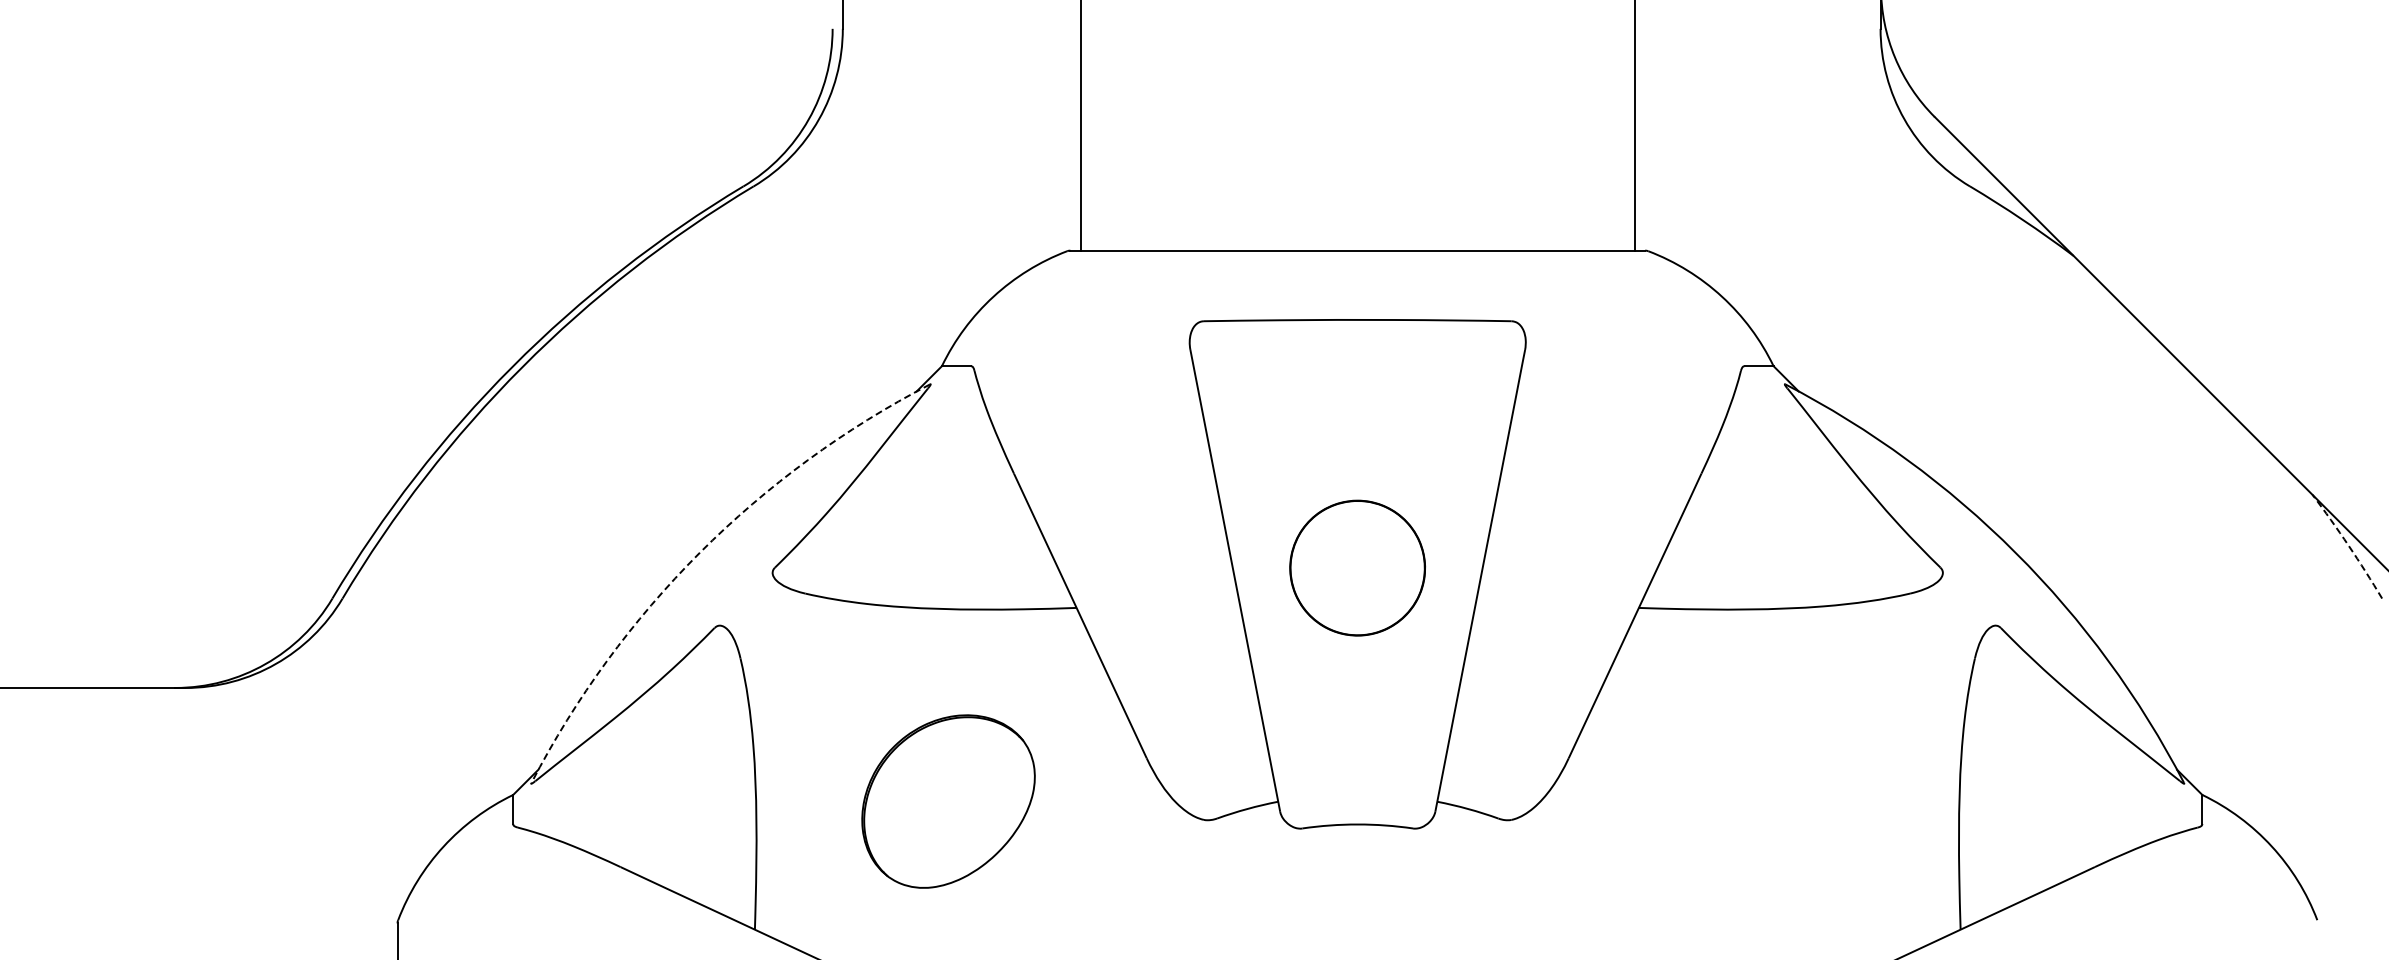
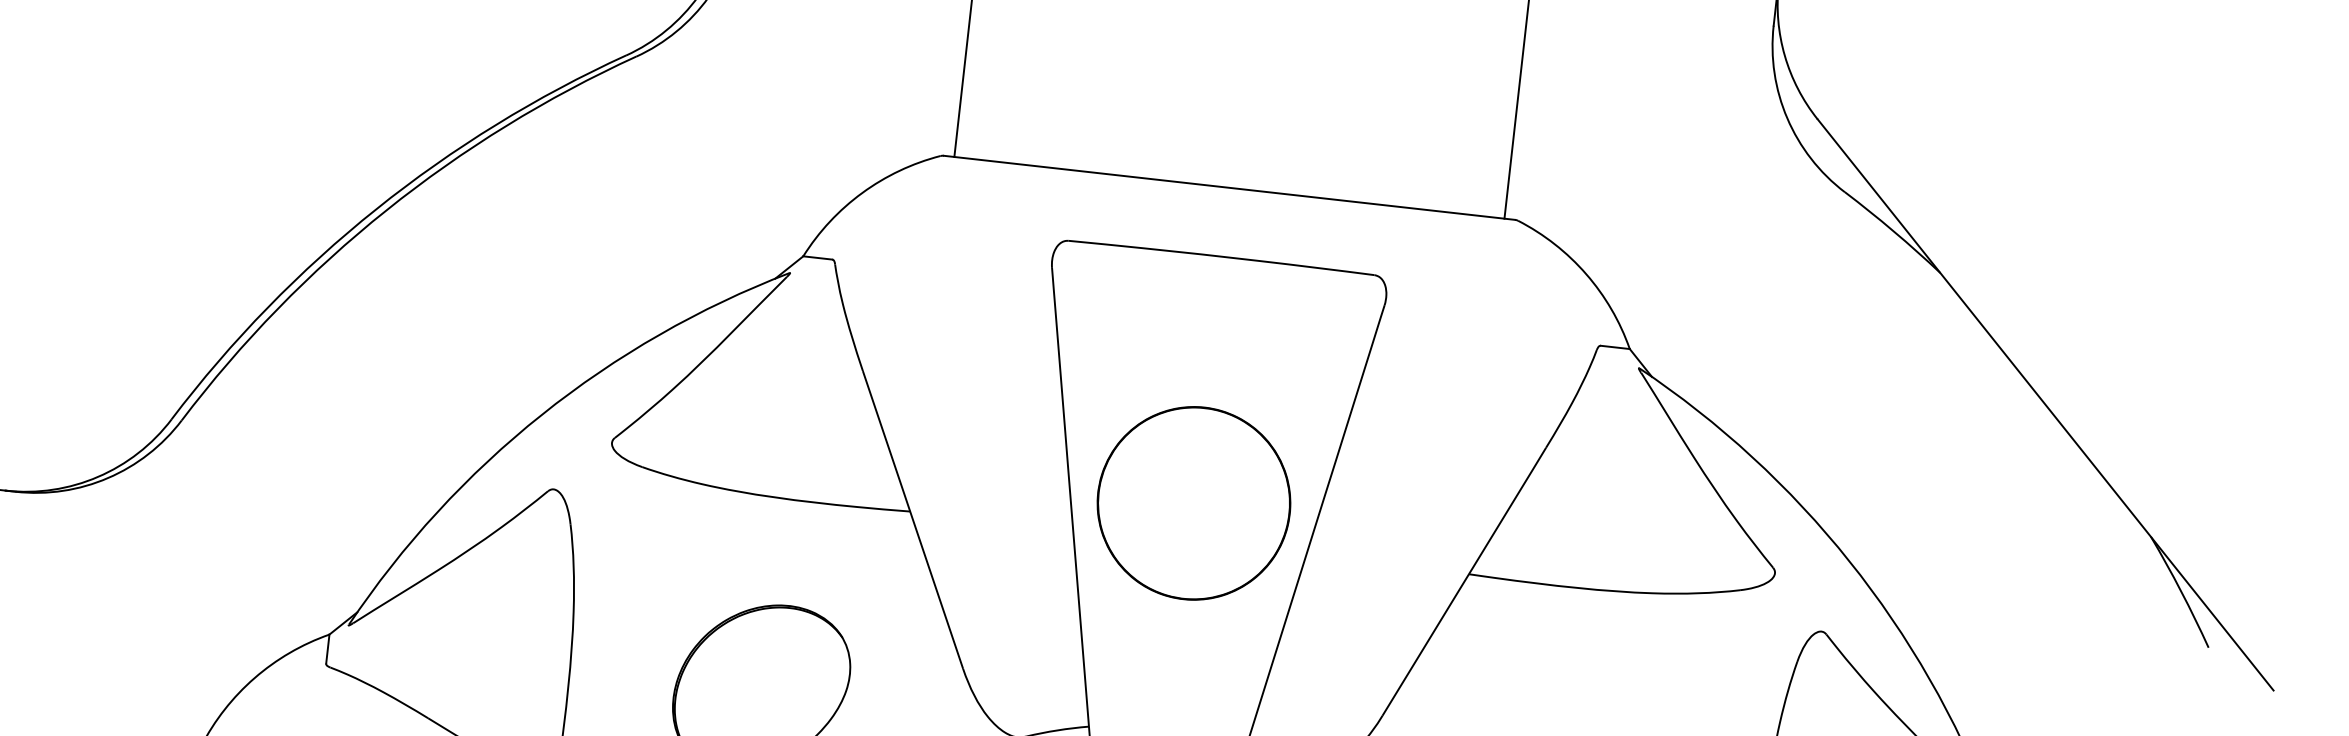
arc: (2348, 545) -> (2181, 591), dashed -> solid
arc: (699, 552) -> (541, 414), dashed -> solid
part: (1357, 567) -> (1193, 502), size x1.43

